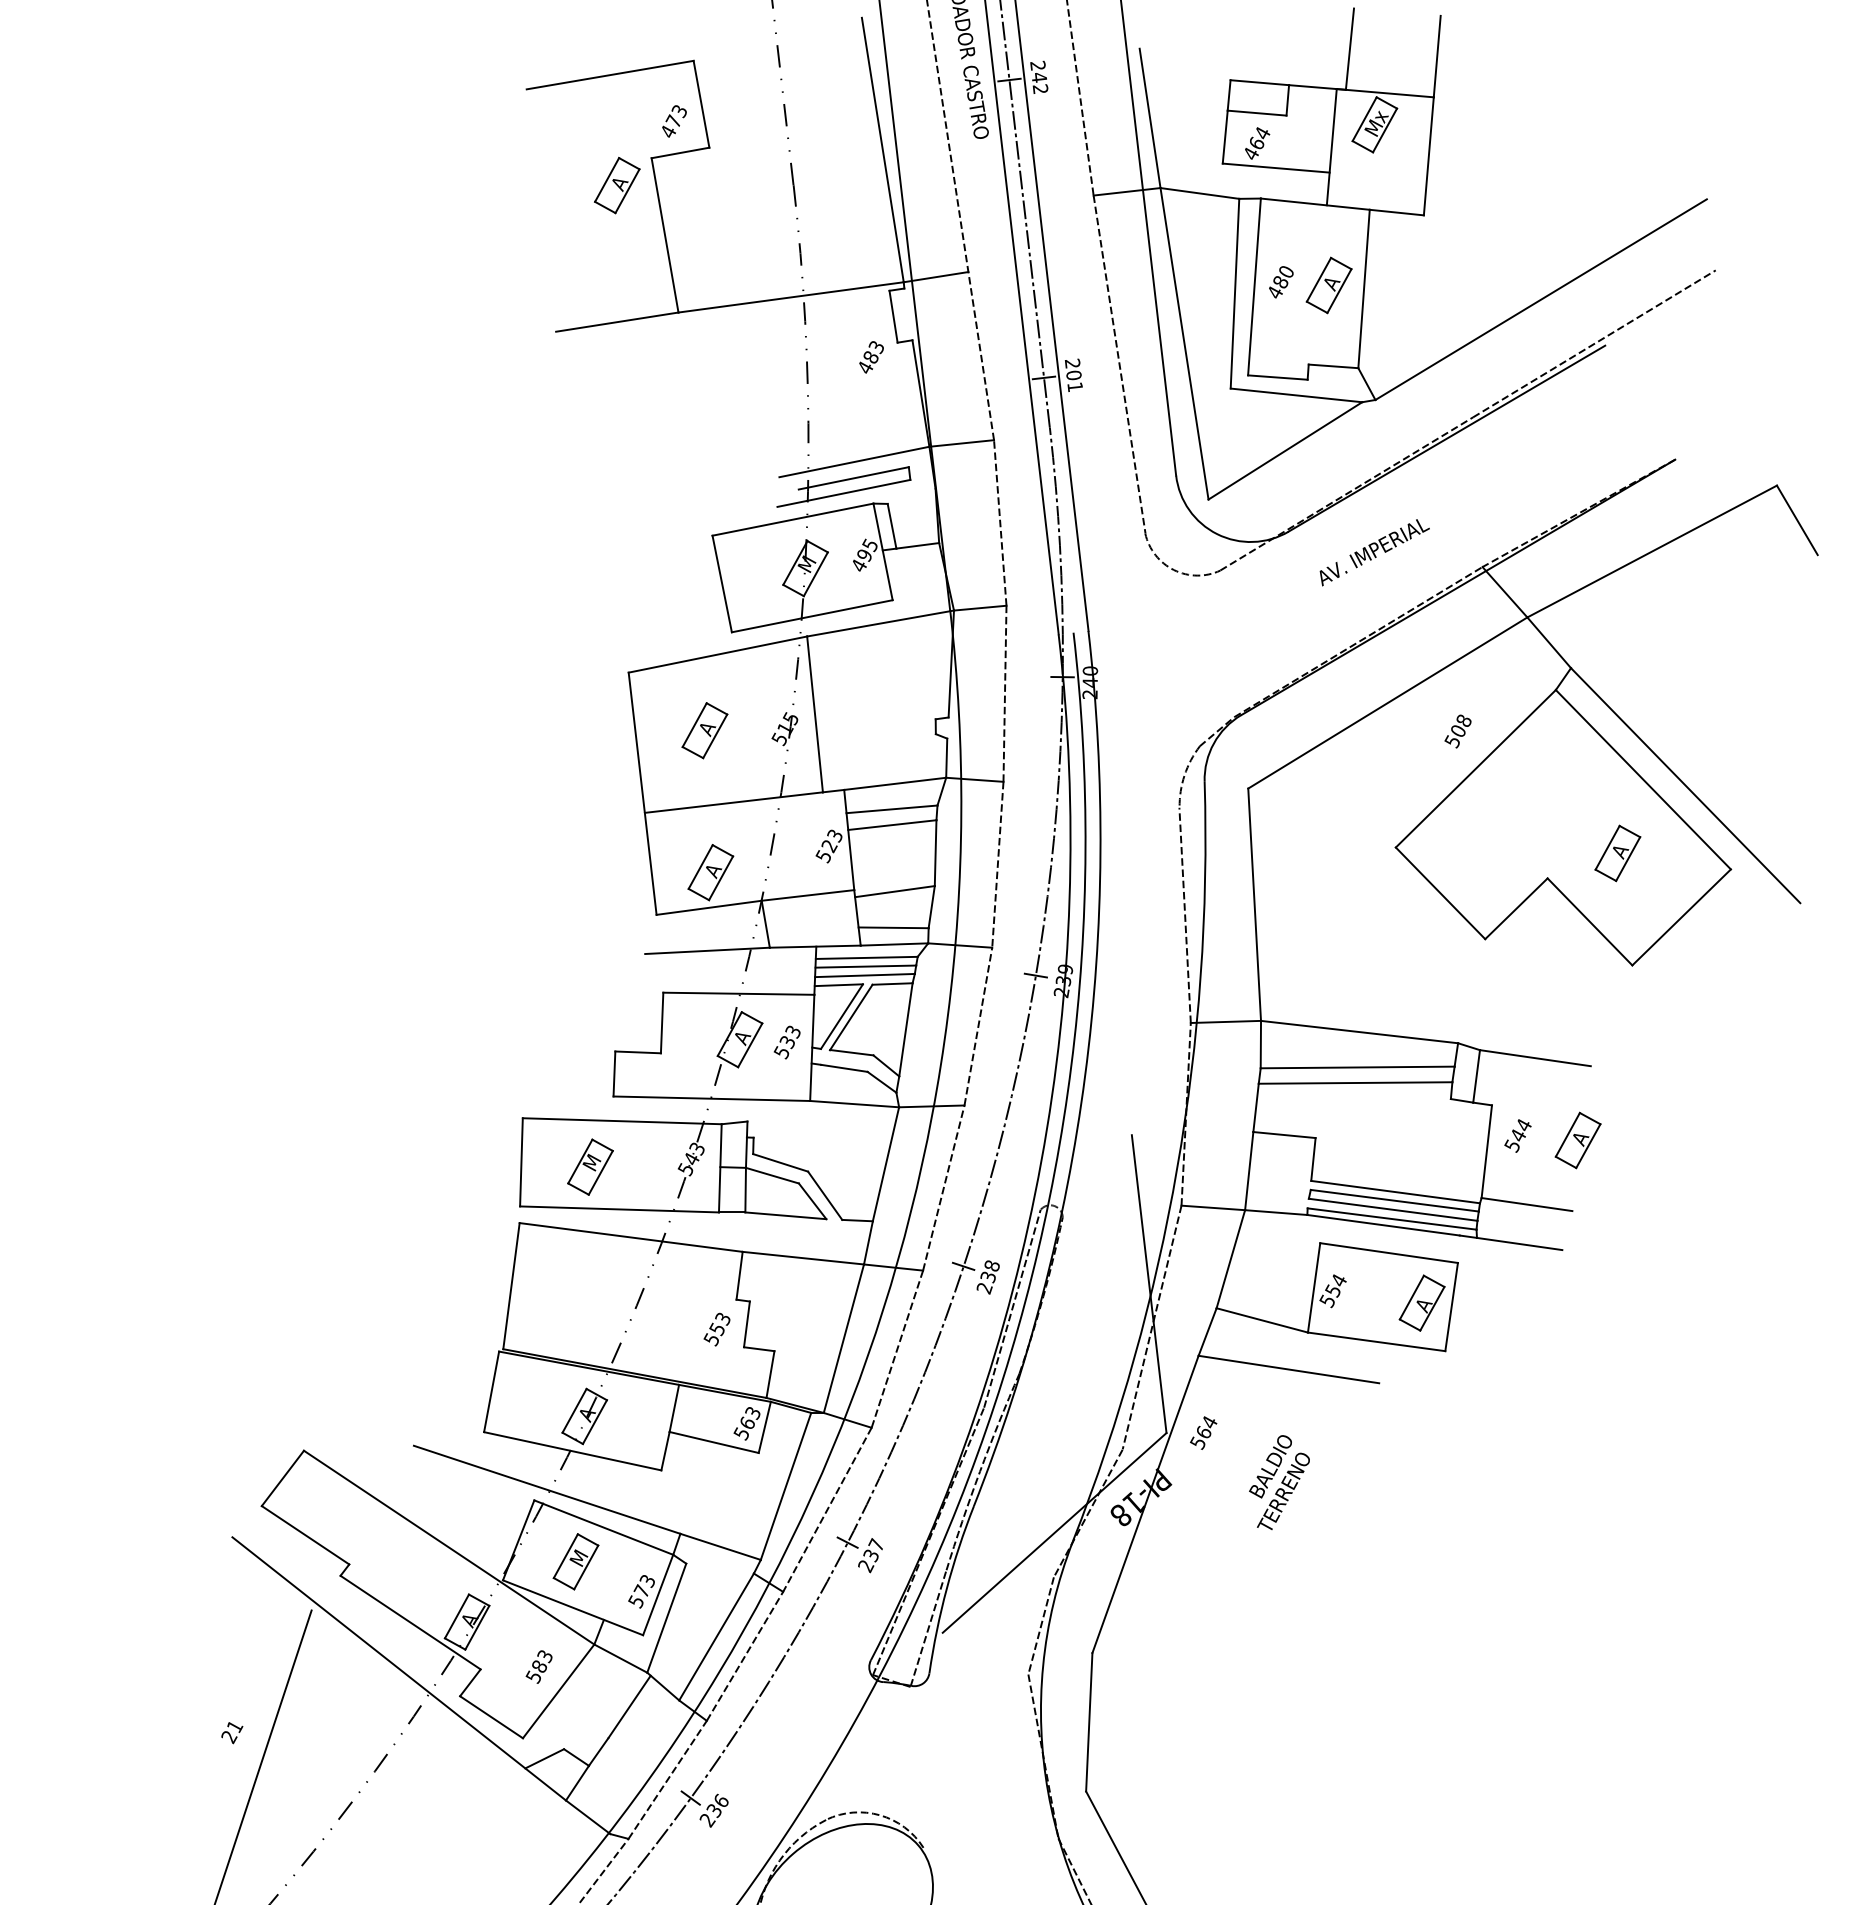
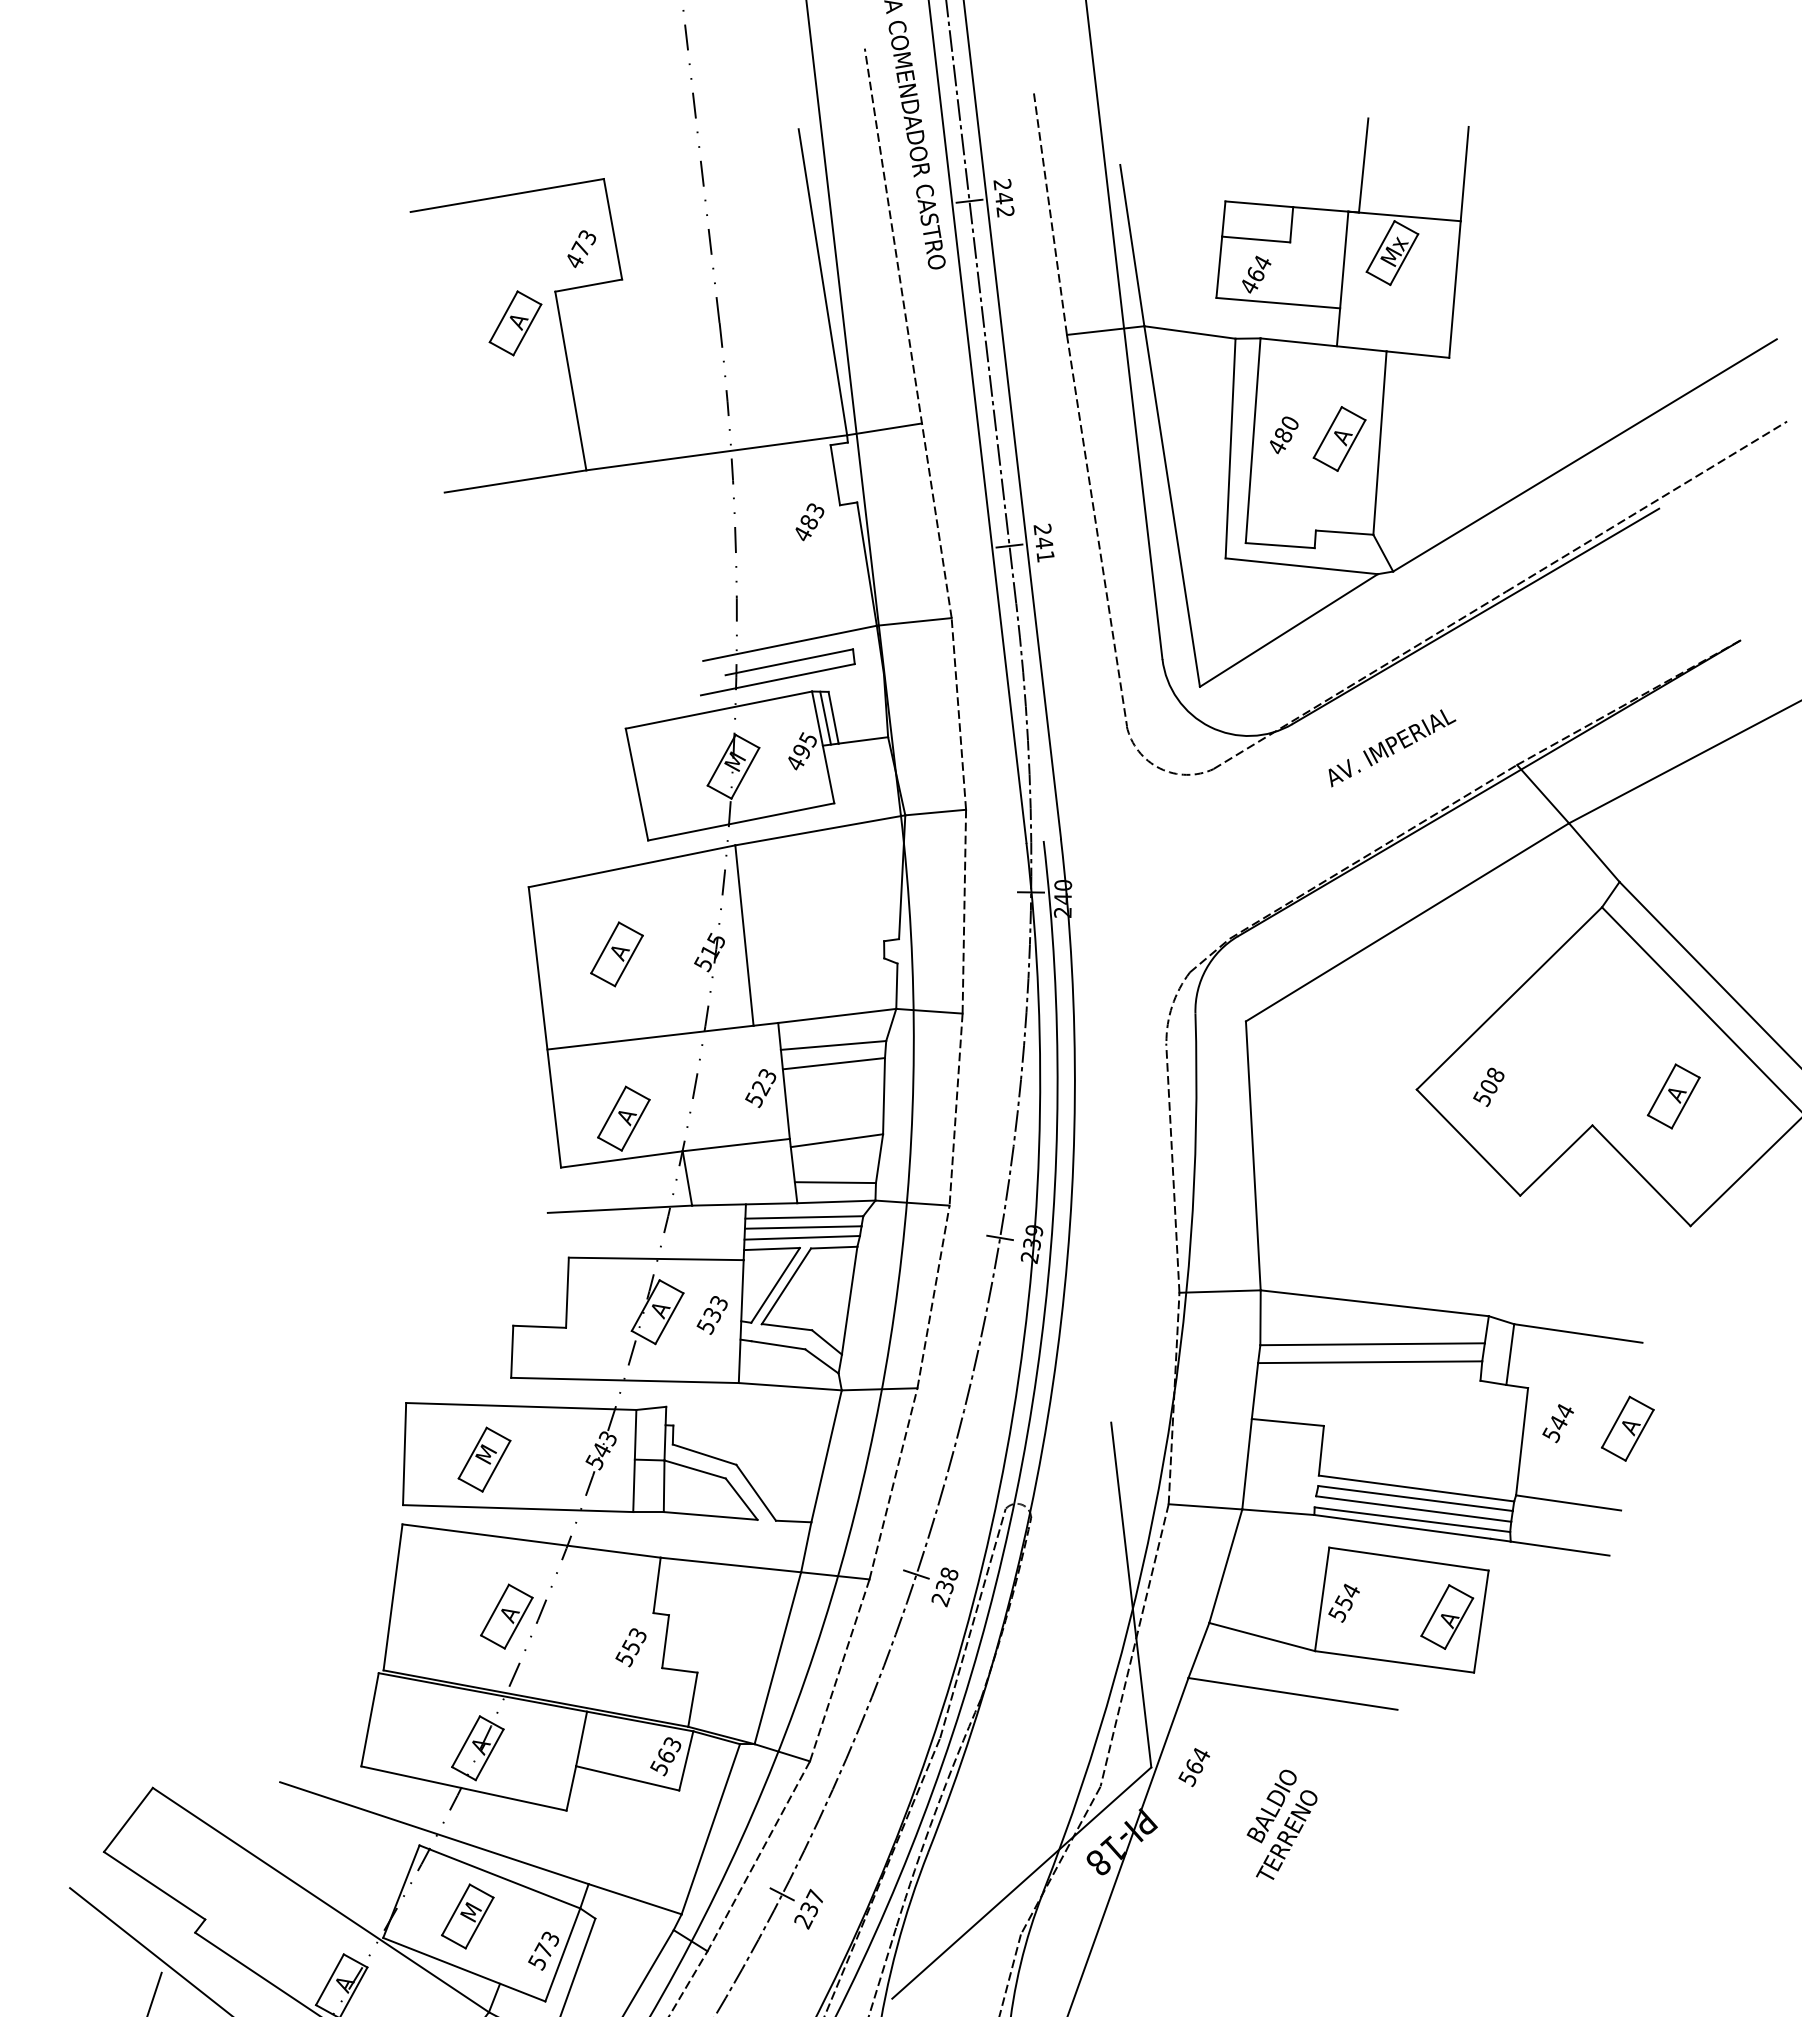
text: (1073, 375) -> (1043, 543), 201 -> 241
line: (884, 526) -> (824, 718), added
text: (1457, 731) -> (1488, 1087), moved
part: (609, 1302) -> (506, 1616), added

